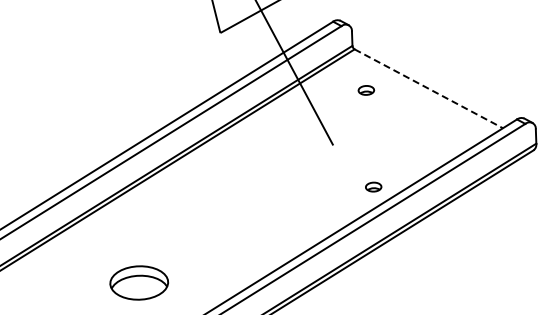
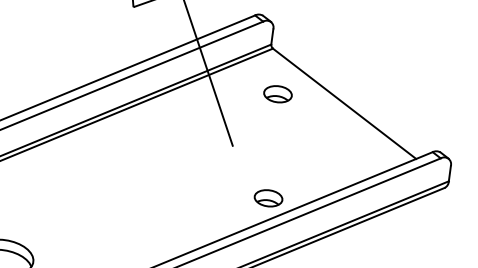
line: (428, 88) -> (344, 103), dashed -> solid
part: (366, 90) -> (278, 94), size x1.67
part: (373, 186) -> (268, 197), size x1.67

